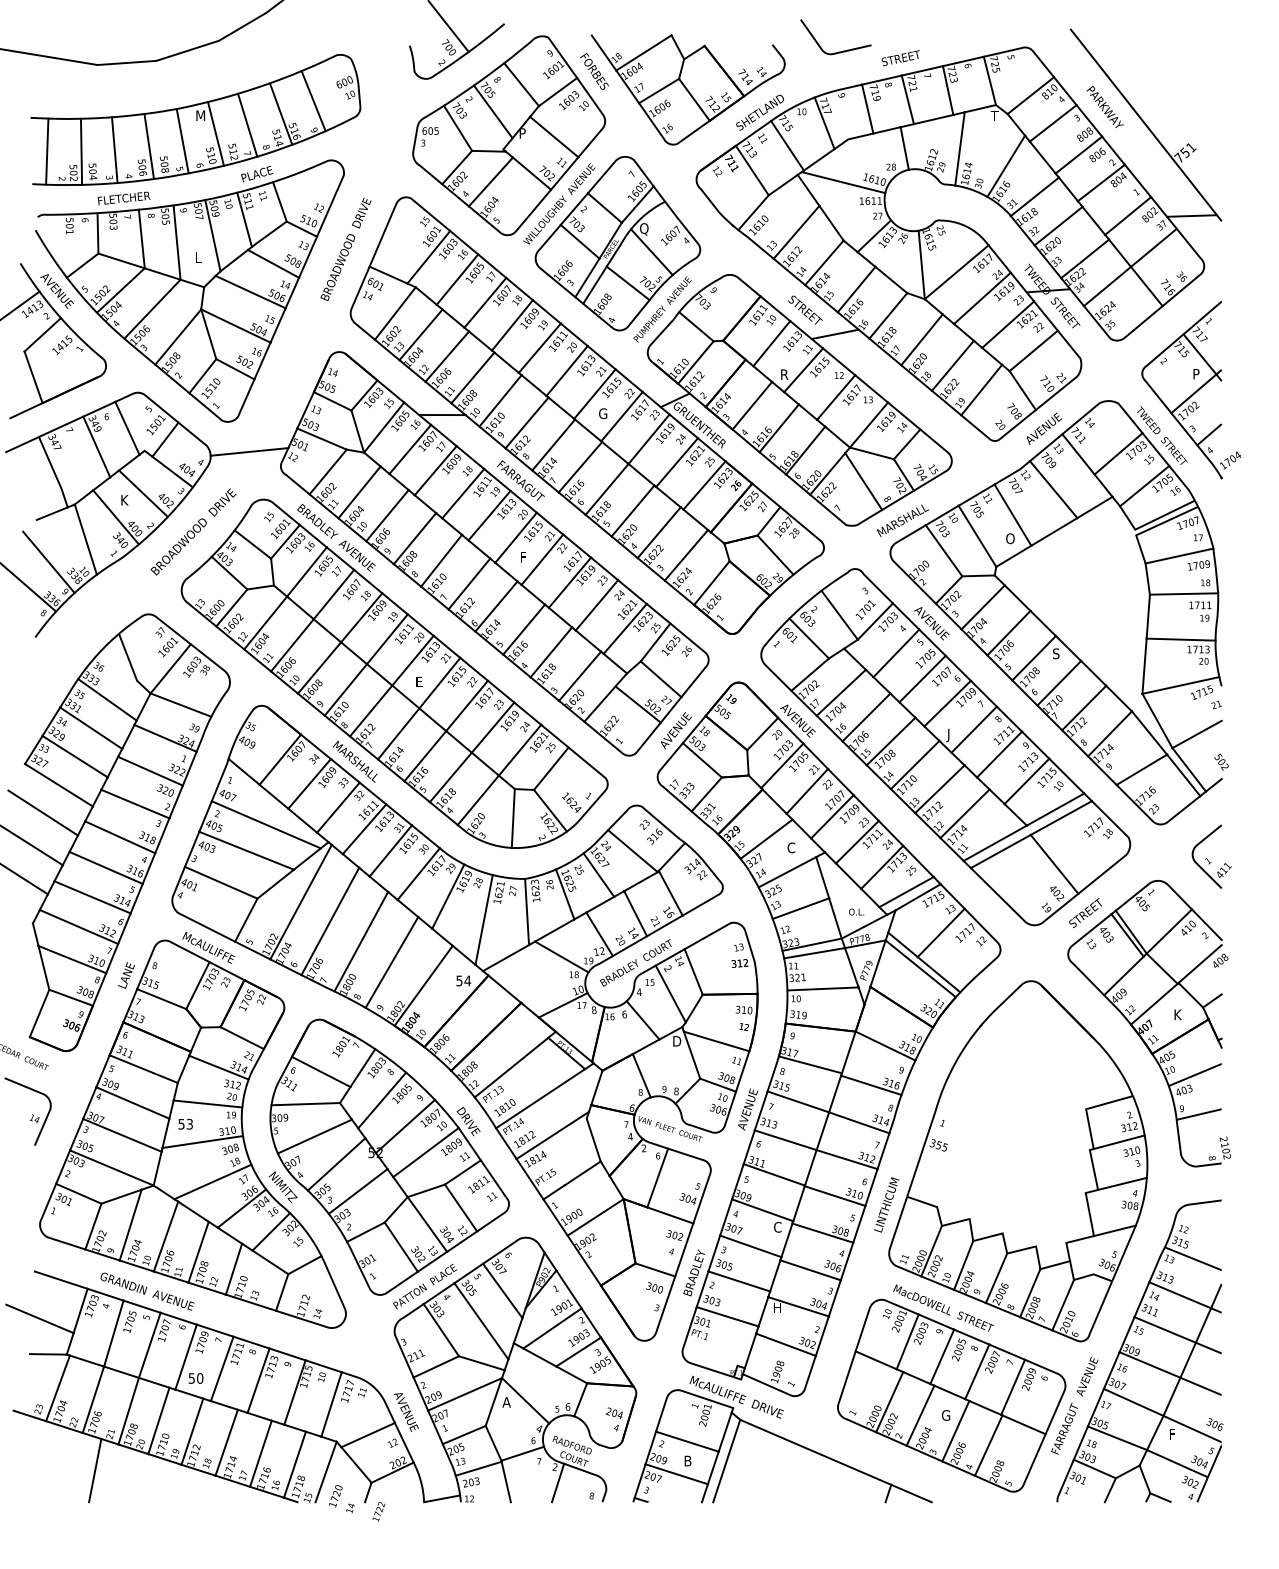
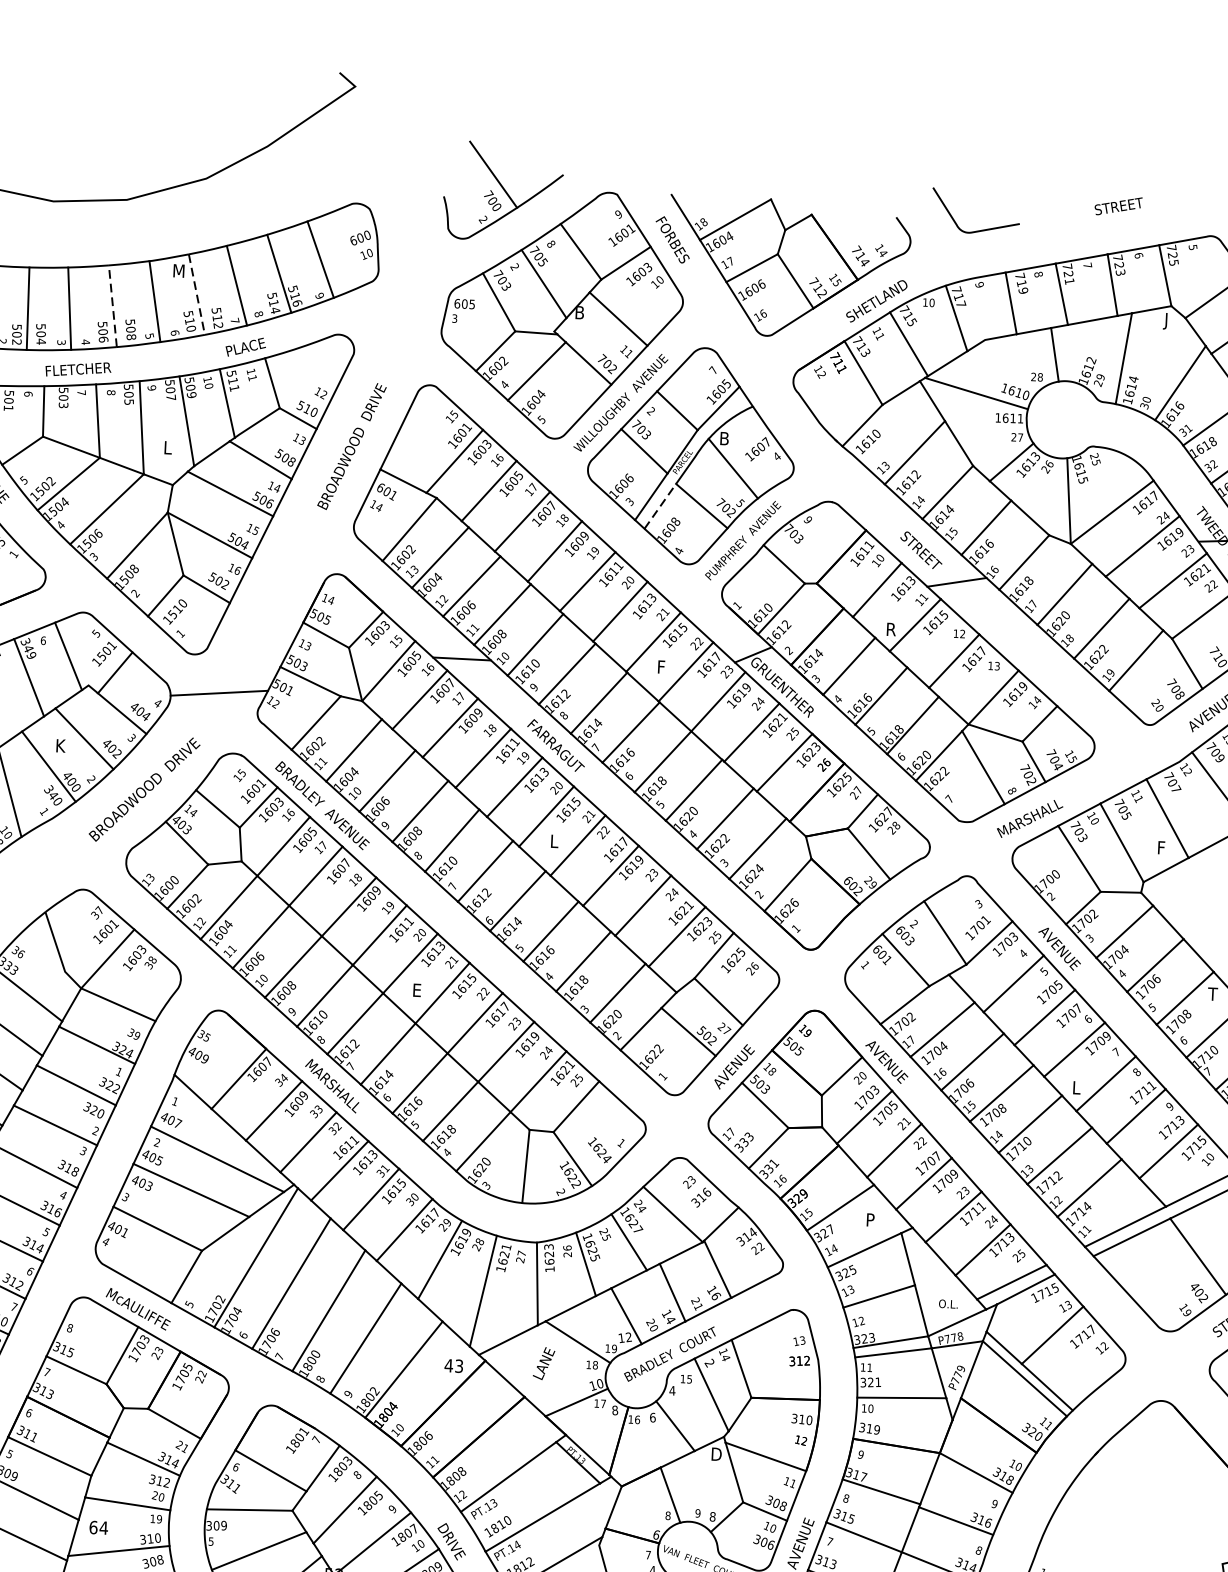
text: (900, 58) -> (1118, 206), moved
text: (994, 117) -> (1168, 321), T -> J
line: (215, 133) -> (196, 294), solid -> dashed
text: (523, 133) -> (580, 312), P -> B
line: (149, 146) -> (113, 306), solid -> dashed
text: (644, 229) -> (725, 439), Q -> B
line: (594, 285) -> (659, 506), solid -> dashed
text: (603, 413) -> (663, 666), G -> F
text: (1010, 538) -> (1163, 847), O -> F
text: (524, 557) -> (555, 841), F -> L
text: (1055, 653) -> (1212, 993), S -> T
text: (949, 735) -> (1074, 1089), J -> L
text: (791, 847) -> (871, 1219), C -> P
text: (126, 975) -> (544, 1363), moved
text: (463, 980) -> (453, 1365), 54 -> 43
text: (185, 1123) -> (98, 1526), 53 -> 64

